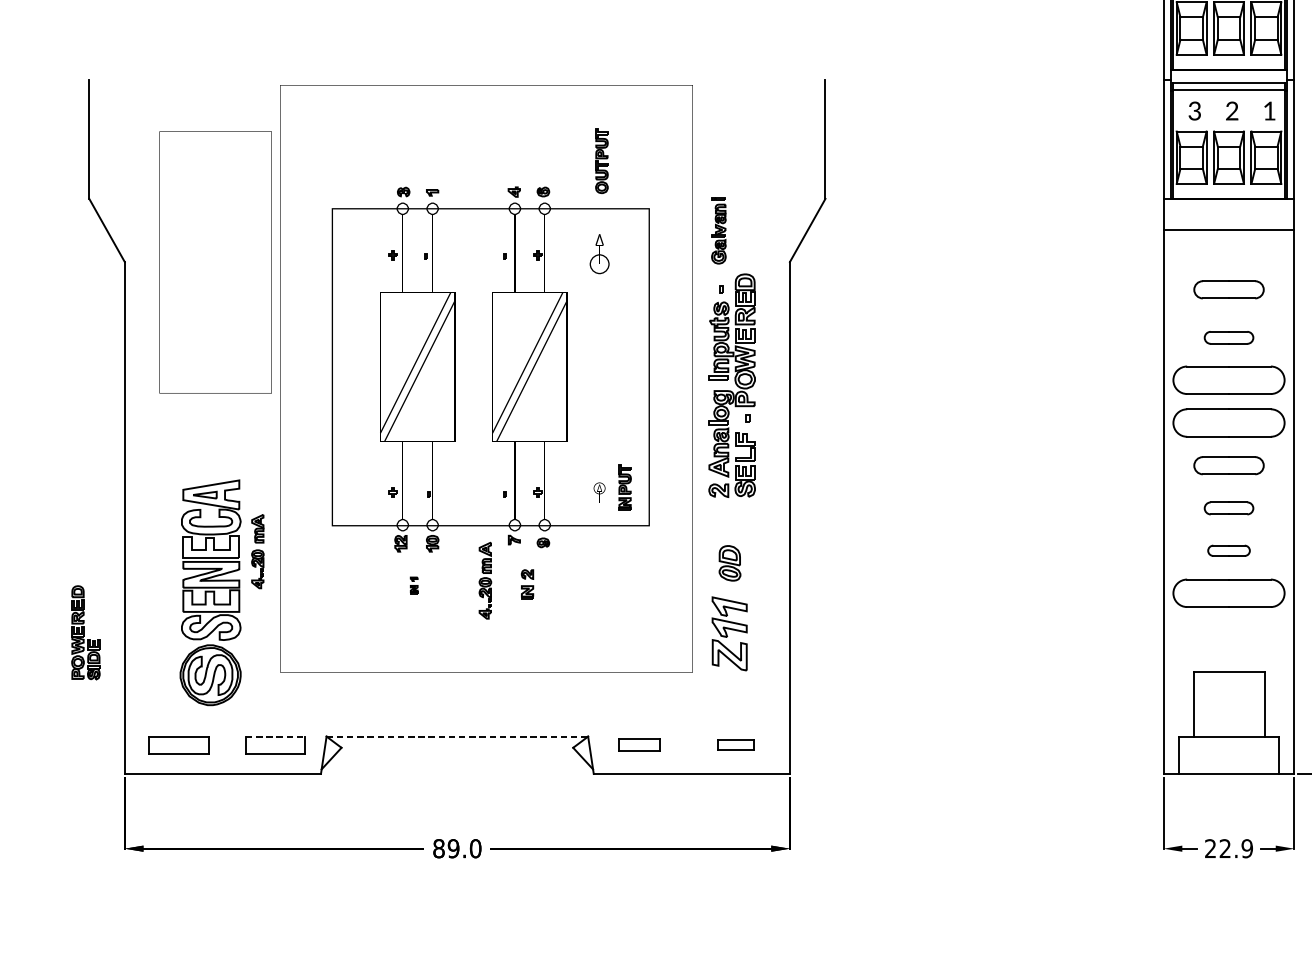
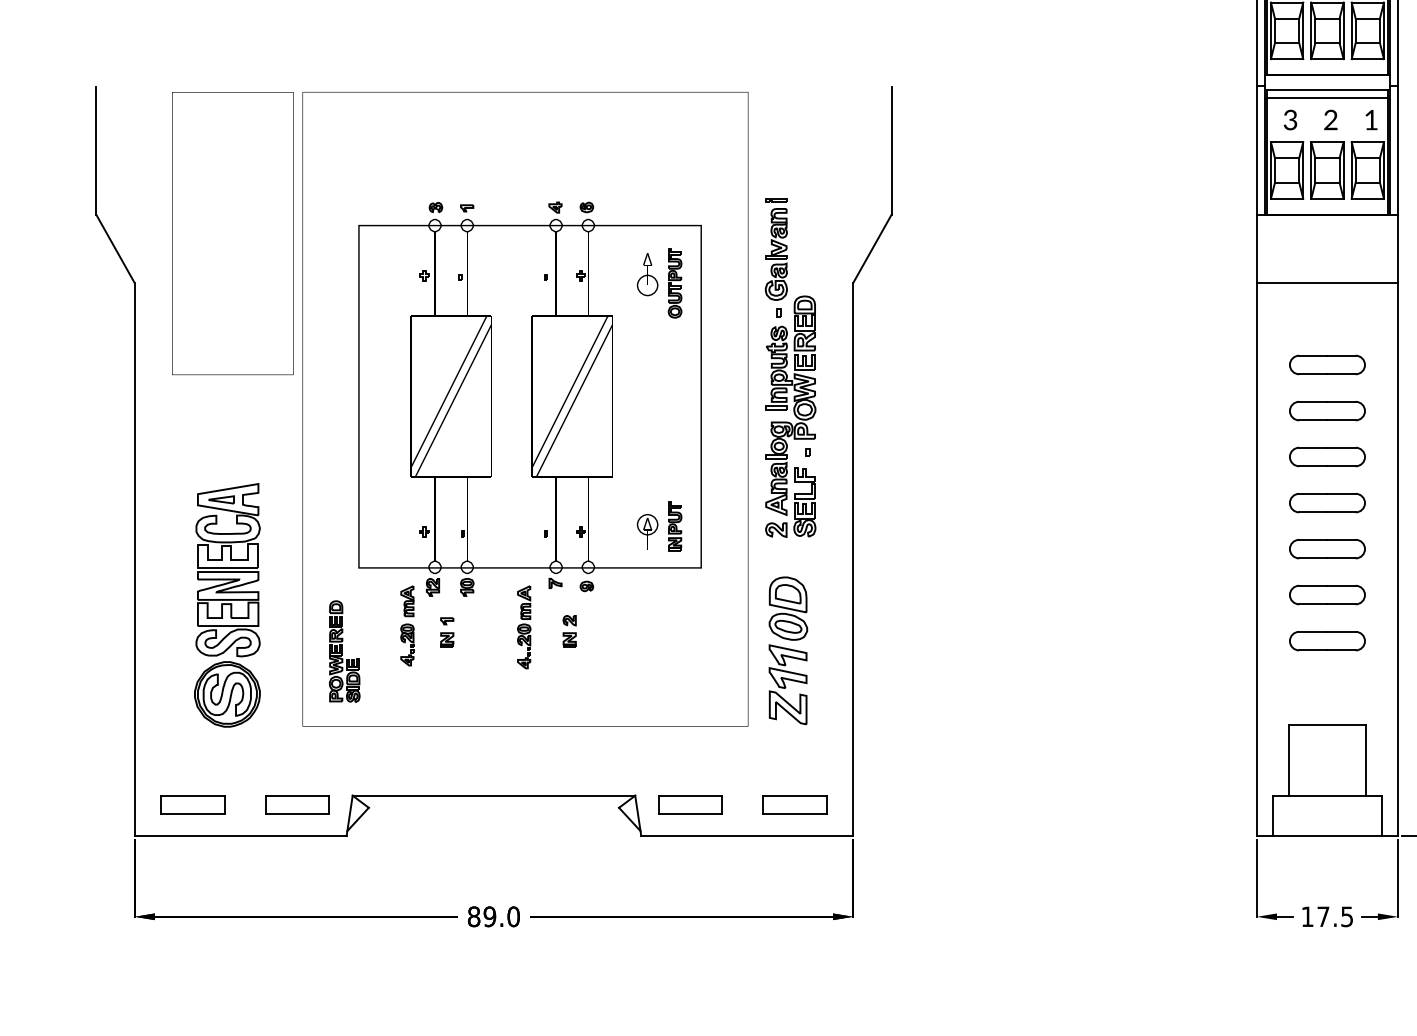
part: (601, 161) -> (674, 283), moved
line: (1229, 229) -> (1327, 283), moved
part: (718, 230) -> (776, 249), size x1.43
part: (215, 262) -> (232, 233), moved
part: (1229, 290) -> (1327, 313), removed
part: (1229, 337) -> (1327, 364), size x1.43
part: (1229, 380) -> (1327, 411), size x0.62
part: (1229, 422) -> (1327, 456), size x0.62
part: (599, 491) -> (647, 531), size x1.67
part: (1229, 508) -> (1327, 549), size x1.43
part: (1229, 550) -> (1327, 594), size x1.67
part: (257, 551) -> (407, 625), moved
part: (730, 563) -> (788, 608), size x1.67
part: (414, 585) -> (447, 632), size x1.67
part: (210, 592) -> (227, 605), moved
part: (1229, 593) -> (1327, 641), size x0.62
part: (85, 632) -> (344, 651), moved
line: (275, 736) -> (297, 795), dashed -> solid
line: (457, 736) -> (494, 795), dashed -> solid
part: (639, 744) -> (690, 804), size x1.43
part: (735, 744) -> (794, 804), size x1.67
text: (1229, 848) -> (1327, 916), 22.9 -> 17.5

